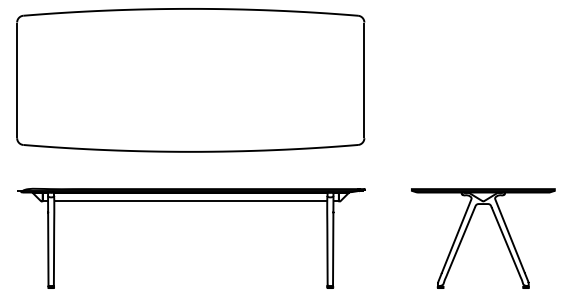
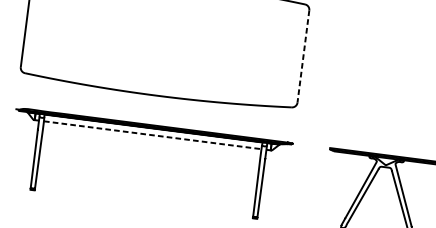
line: (364, 80) -> (303, 56), solid -> dashed
line: (191, 201) -> (153, 135), solid -> dashed

